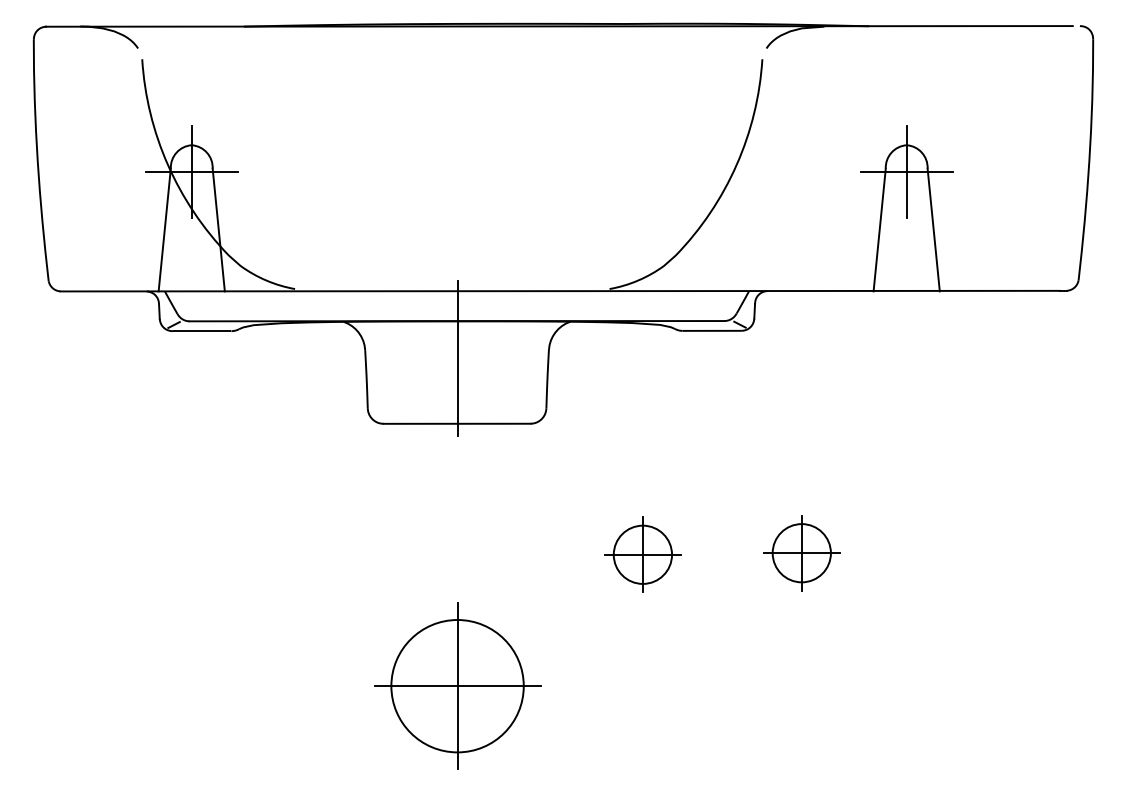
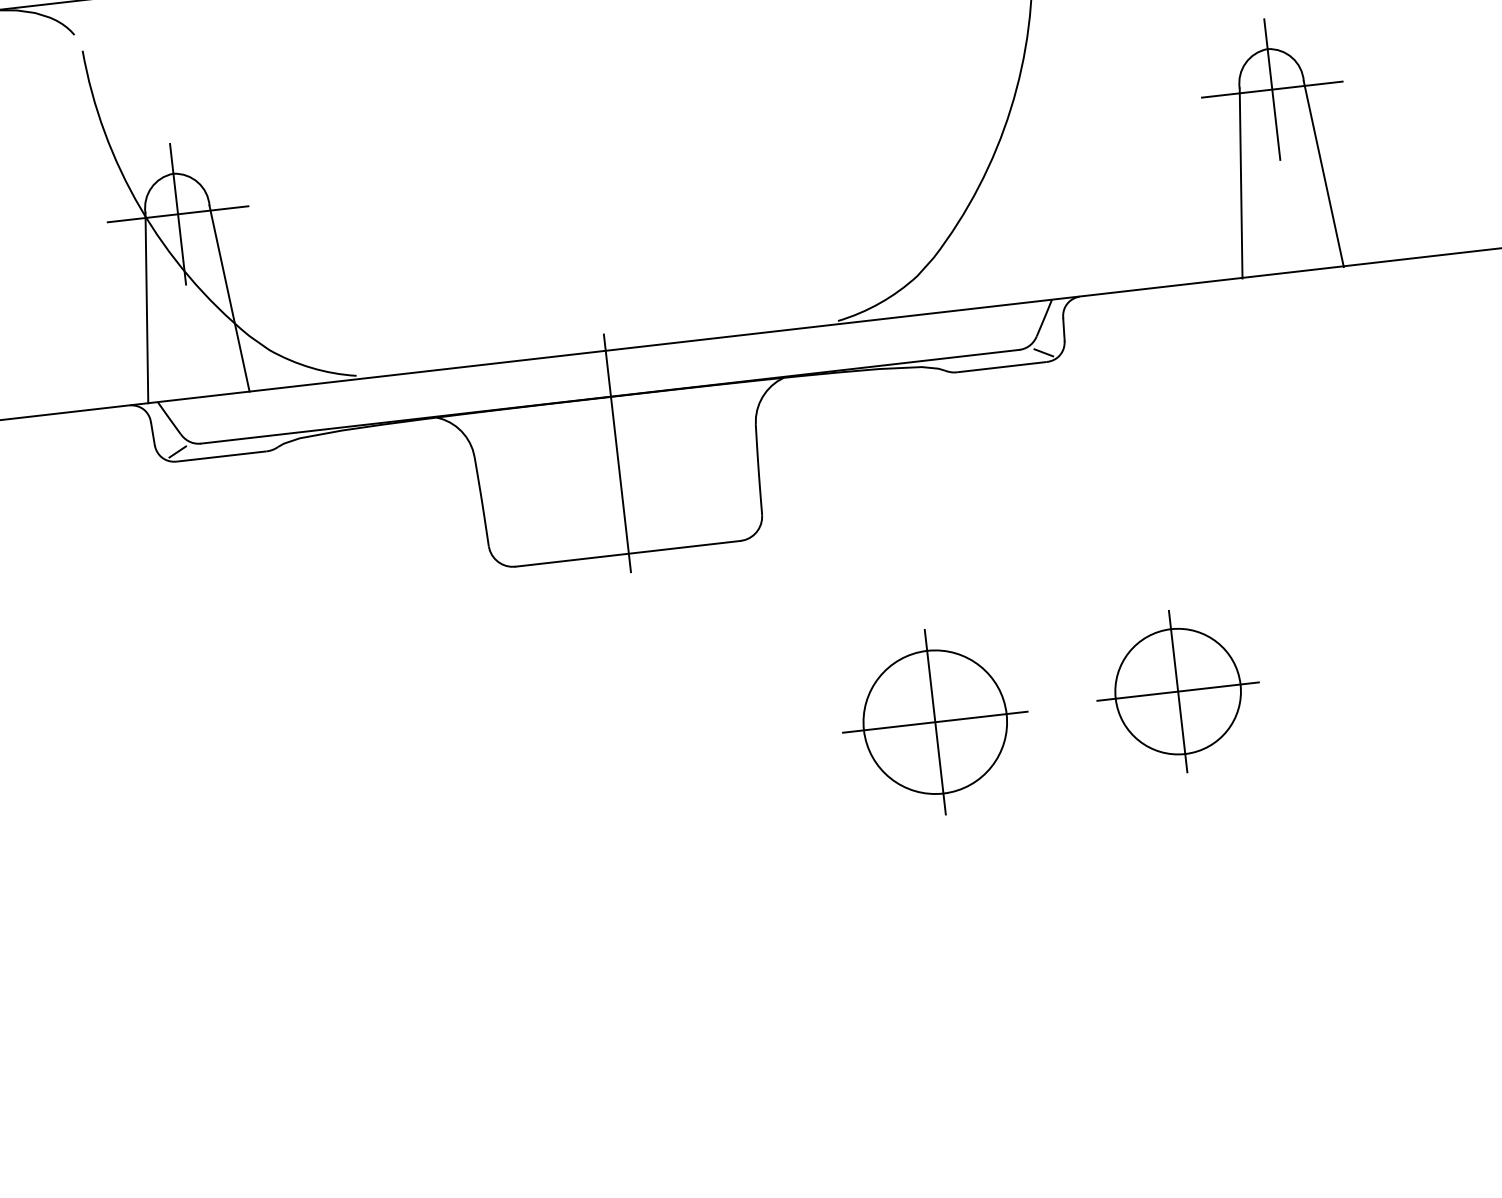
part: (801, 553) -> (1177, 692), size x1.4
part: (642, 554) -> (934, 721), size x1.6
part: (457, 685) -> (674, 954), removed

